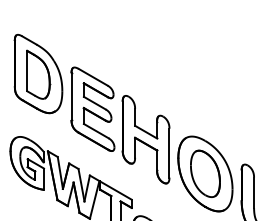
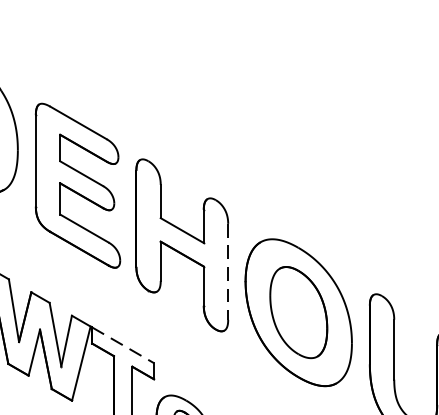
line: (169, 153) -> (228, 272), solid -> dashed
line: (116, 190) -> (124, 345), solid -> dashed

